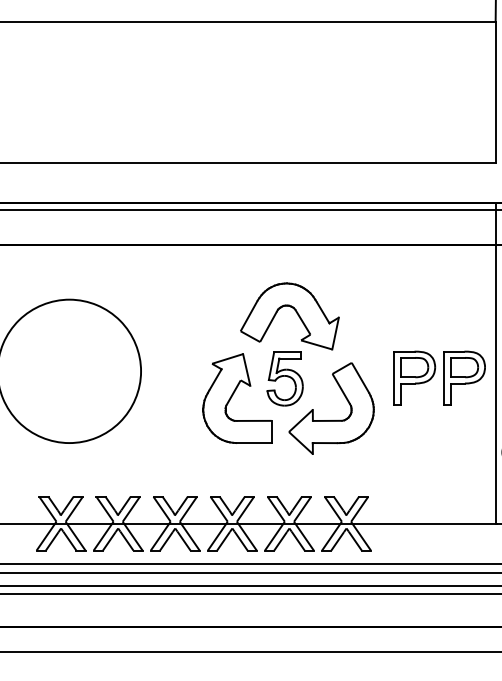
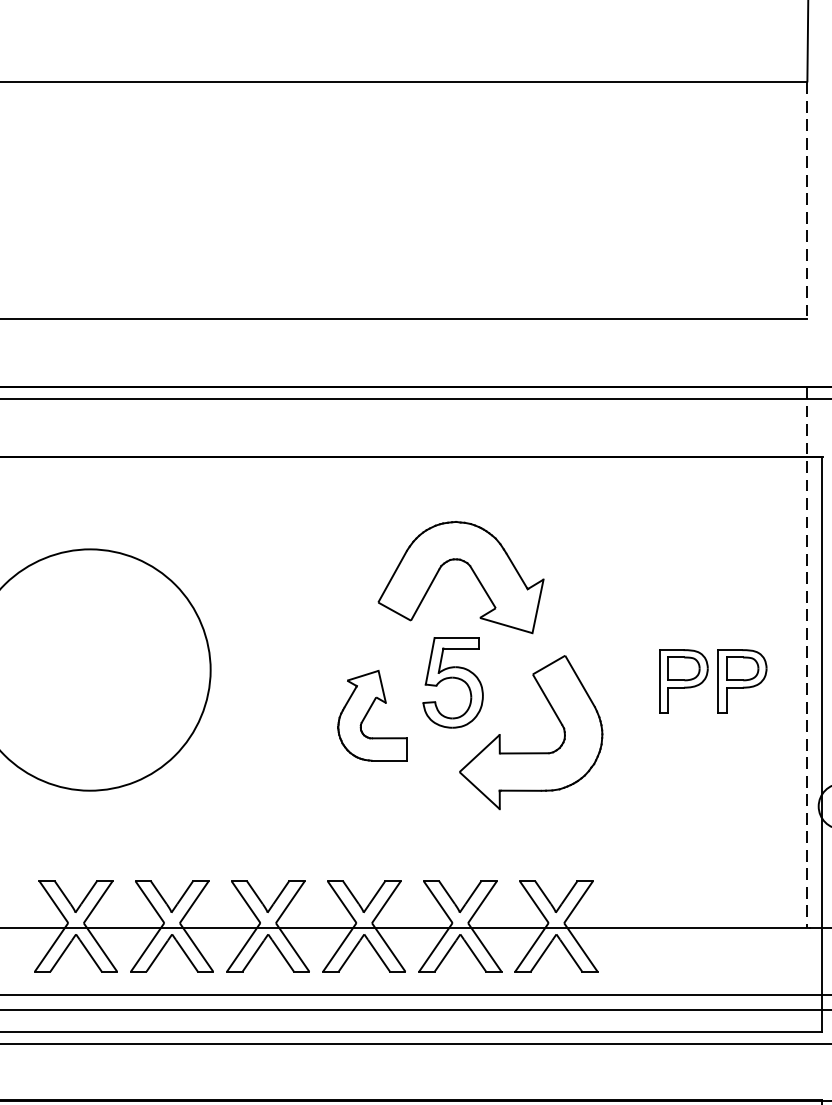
line: (495, 93) -> (807, 202), solid -> dashed
line: (495, 363) -> (807, 656), solid -> dashed
part: (439, 377) -> (712, 680), size x0.7
part: (237, 398) -> (372, 715), size x0.6

